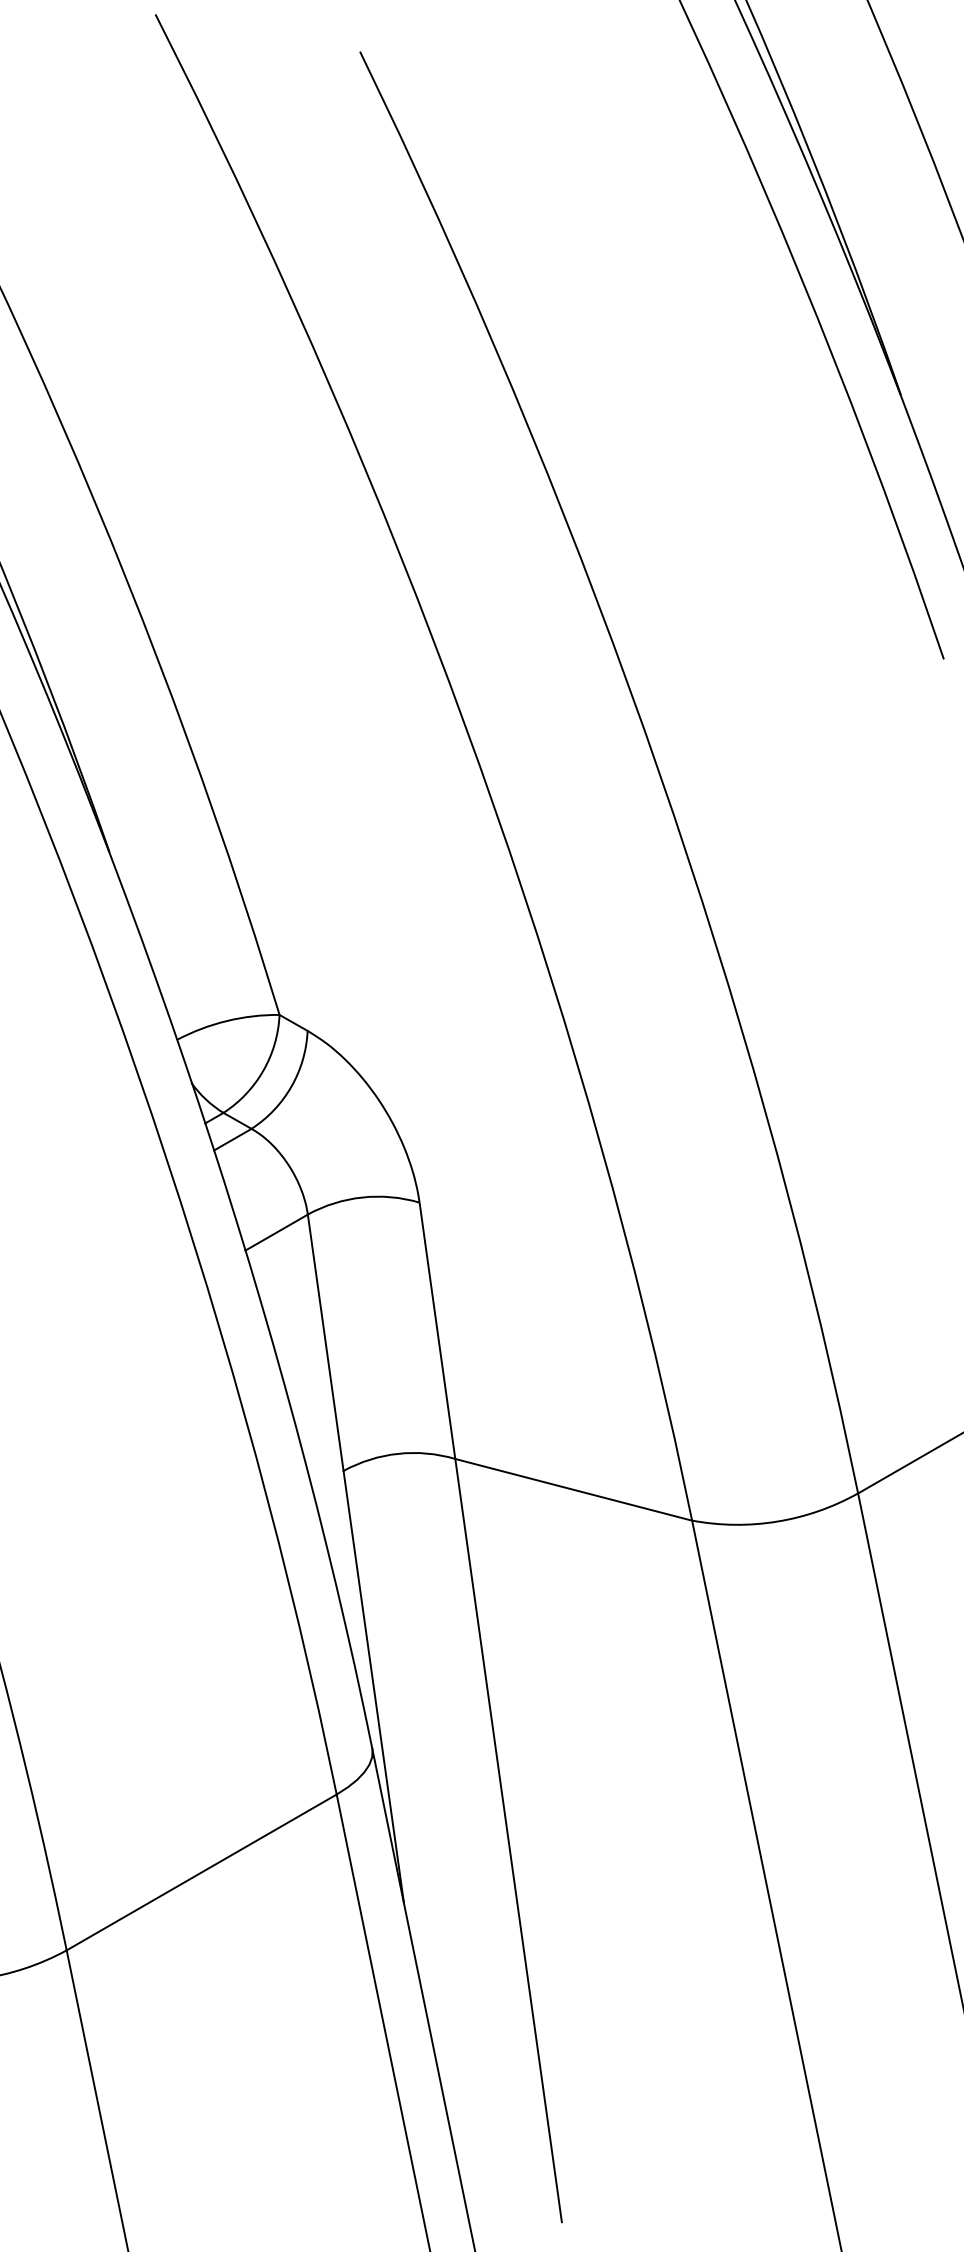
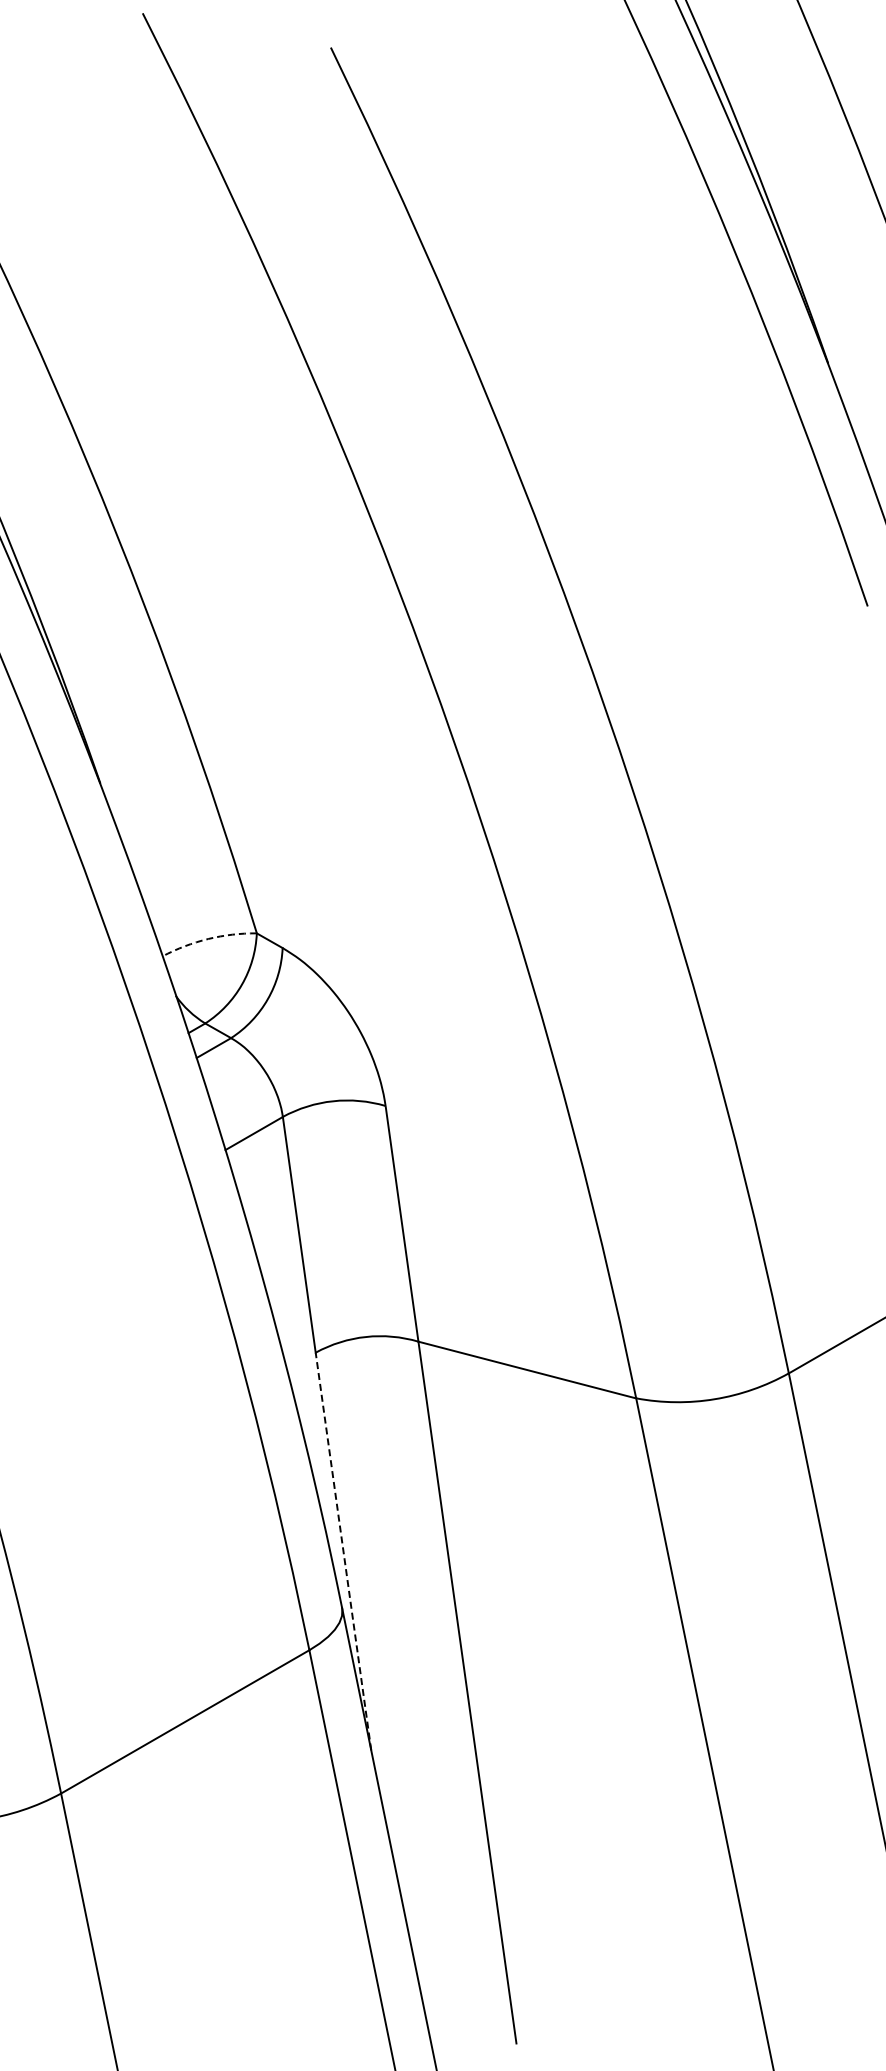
arc: (226, 1021) -> (208, 939), solid -> dashed
line: (373, 1687) -> (343, 1551), solid -> dashed

